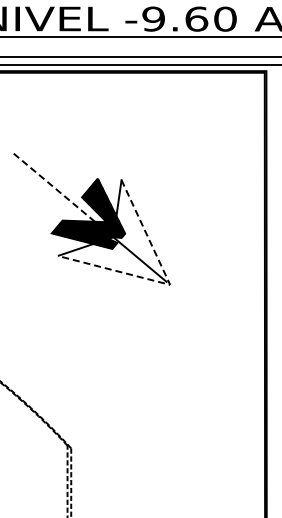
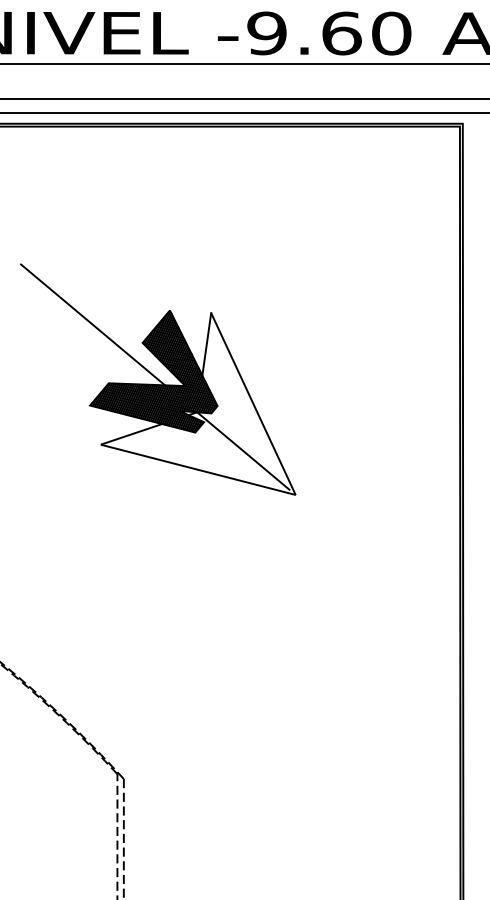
line: (53, 186) -> (93, 324), dashed -> solid
line: (170, 284) -> (296, 494), dashed -> solid

